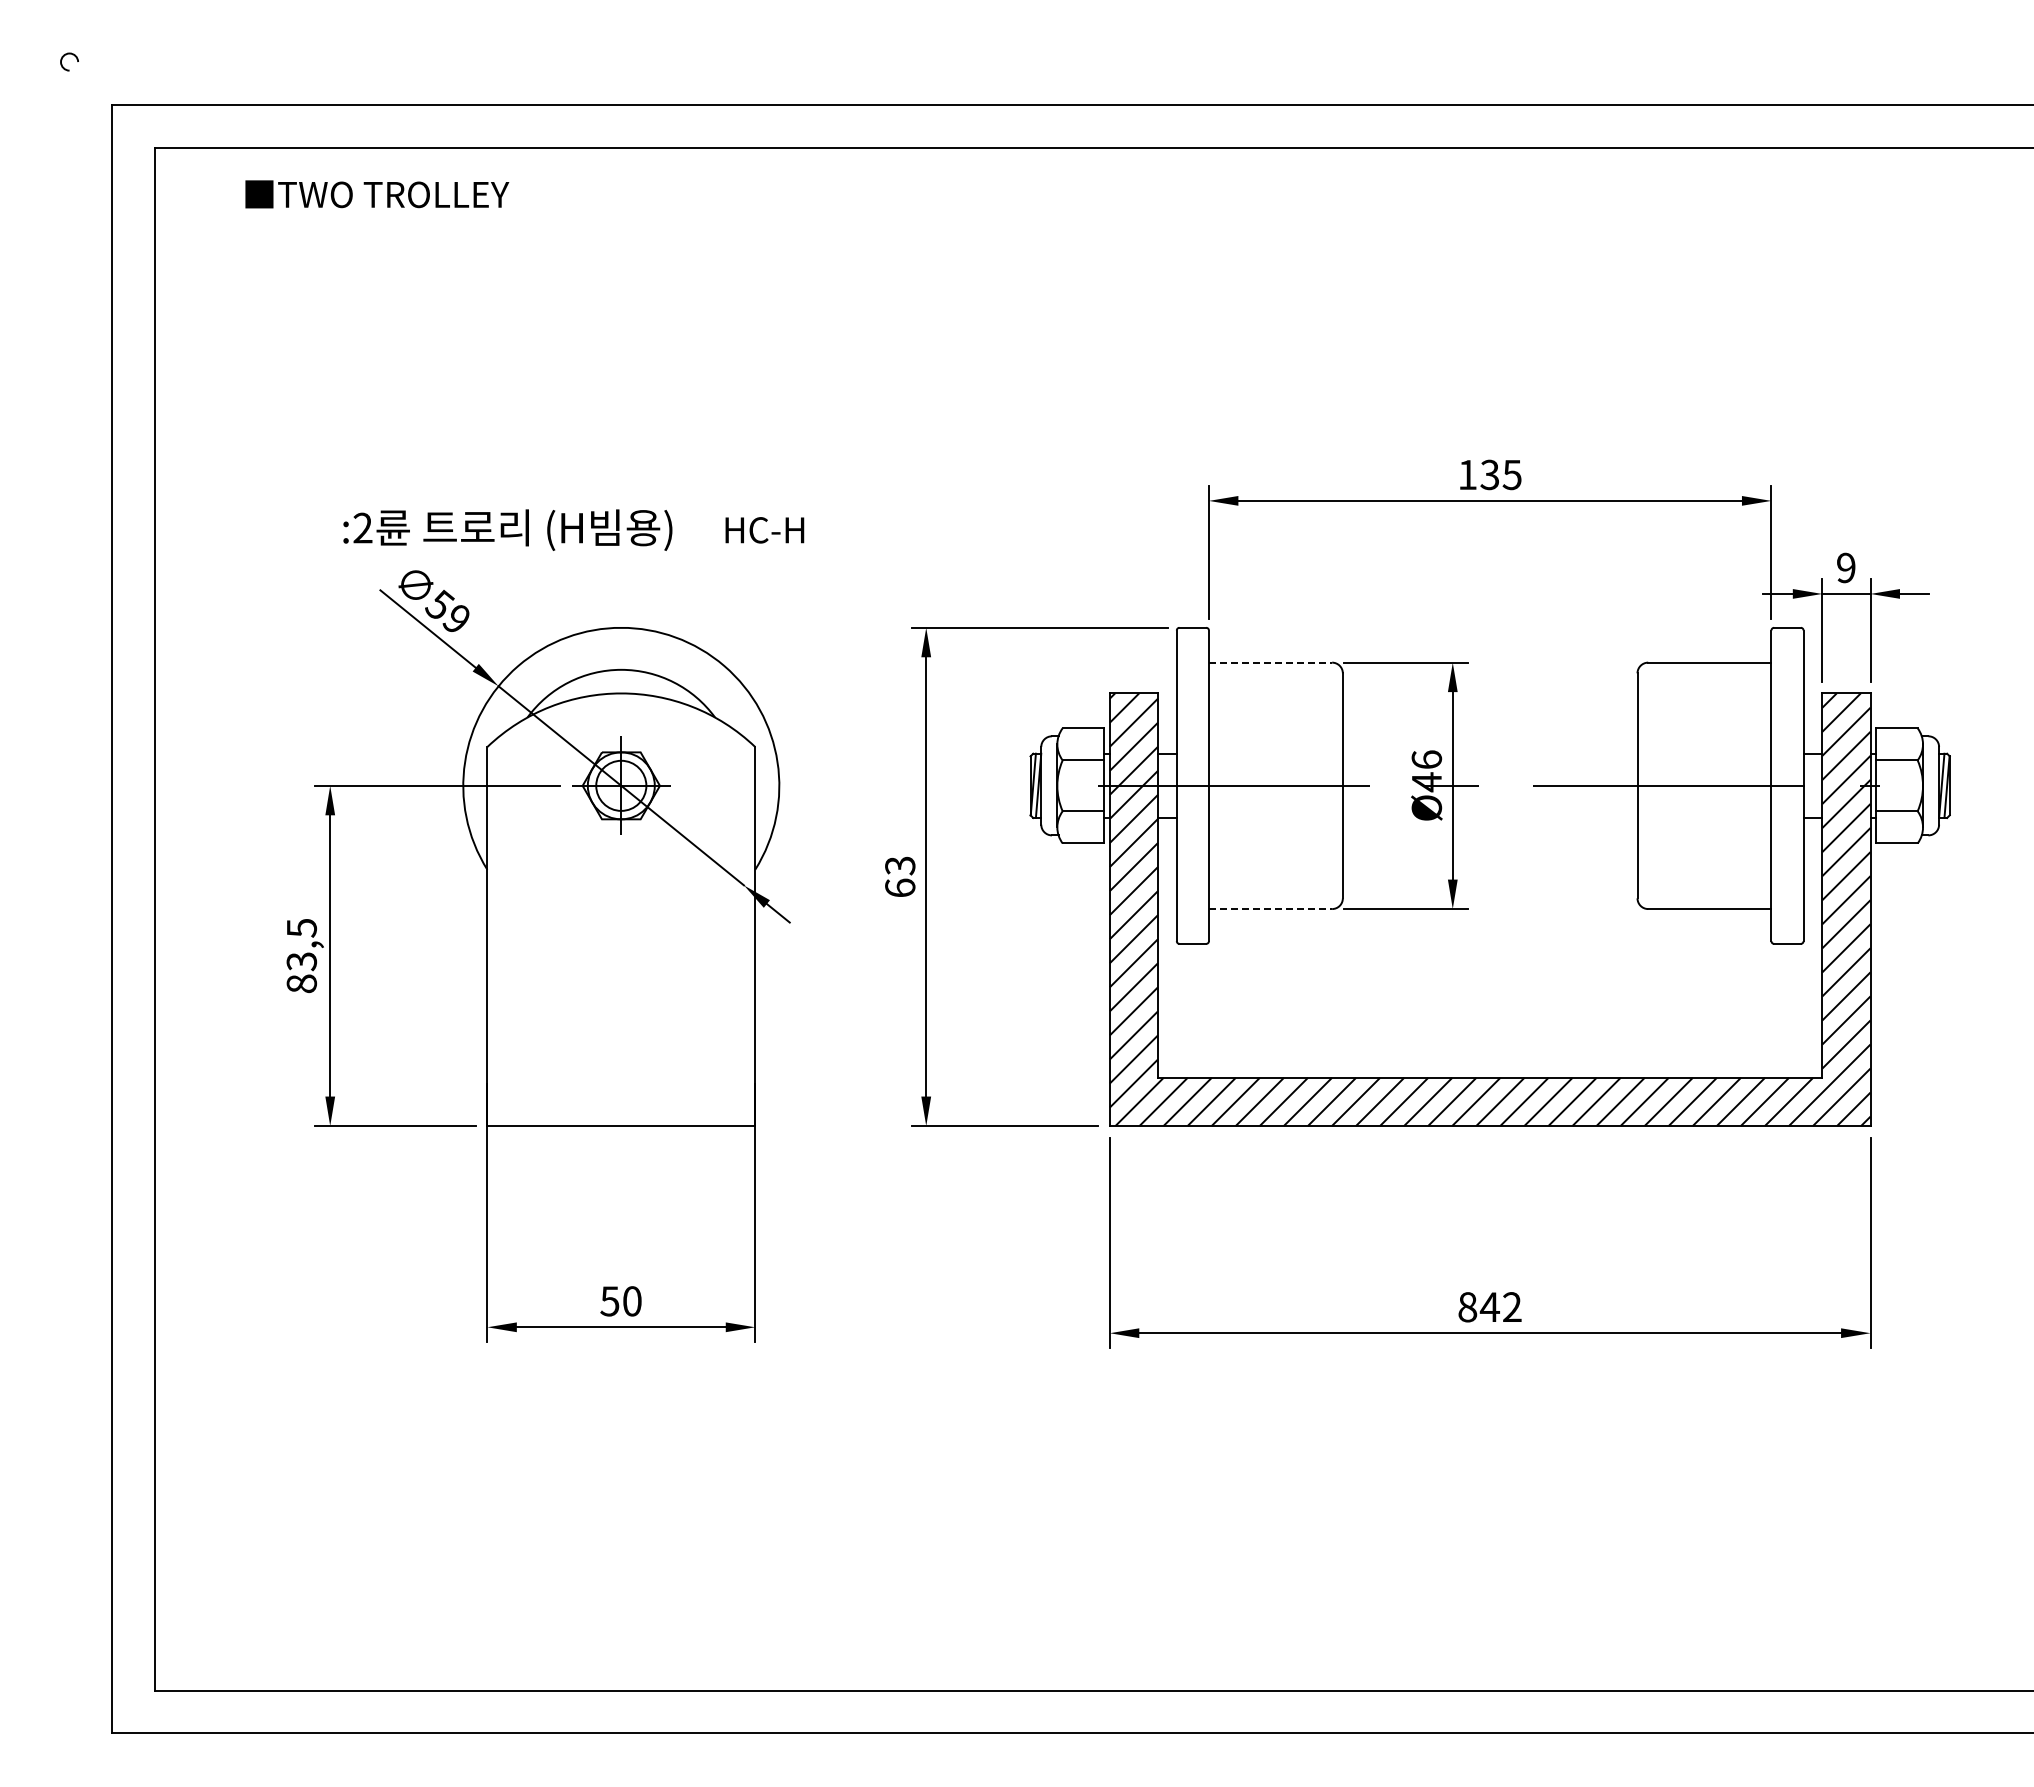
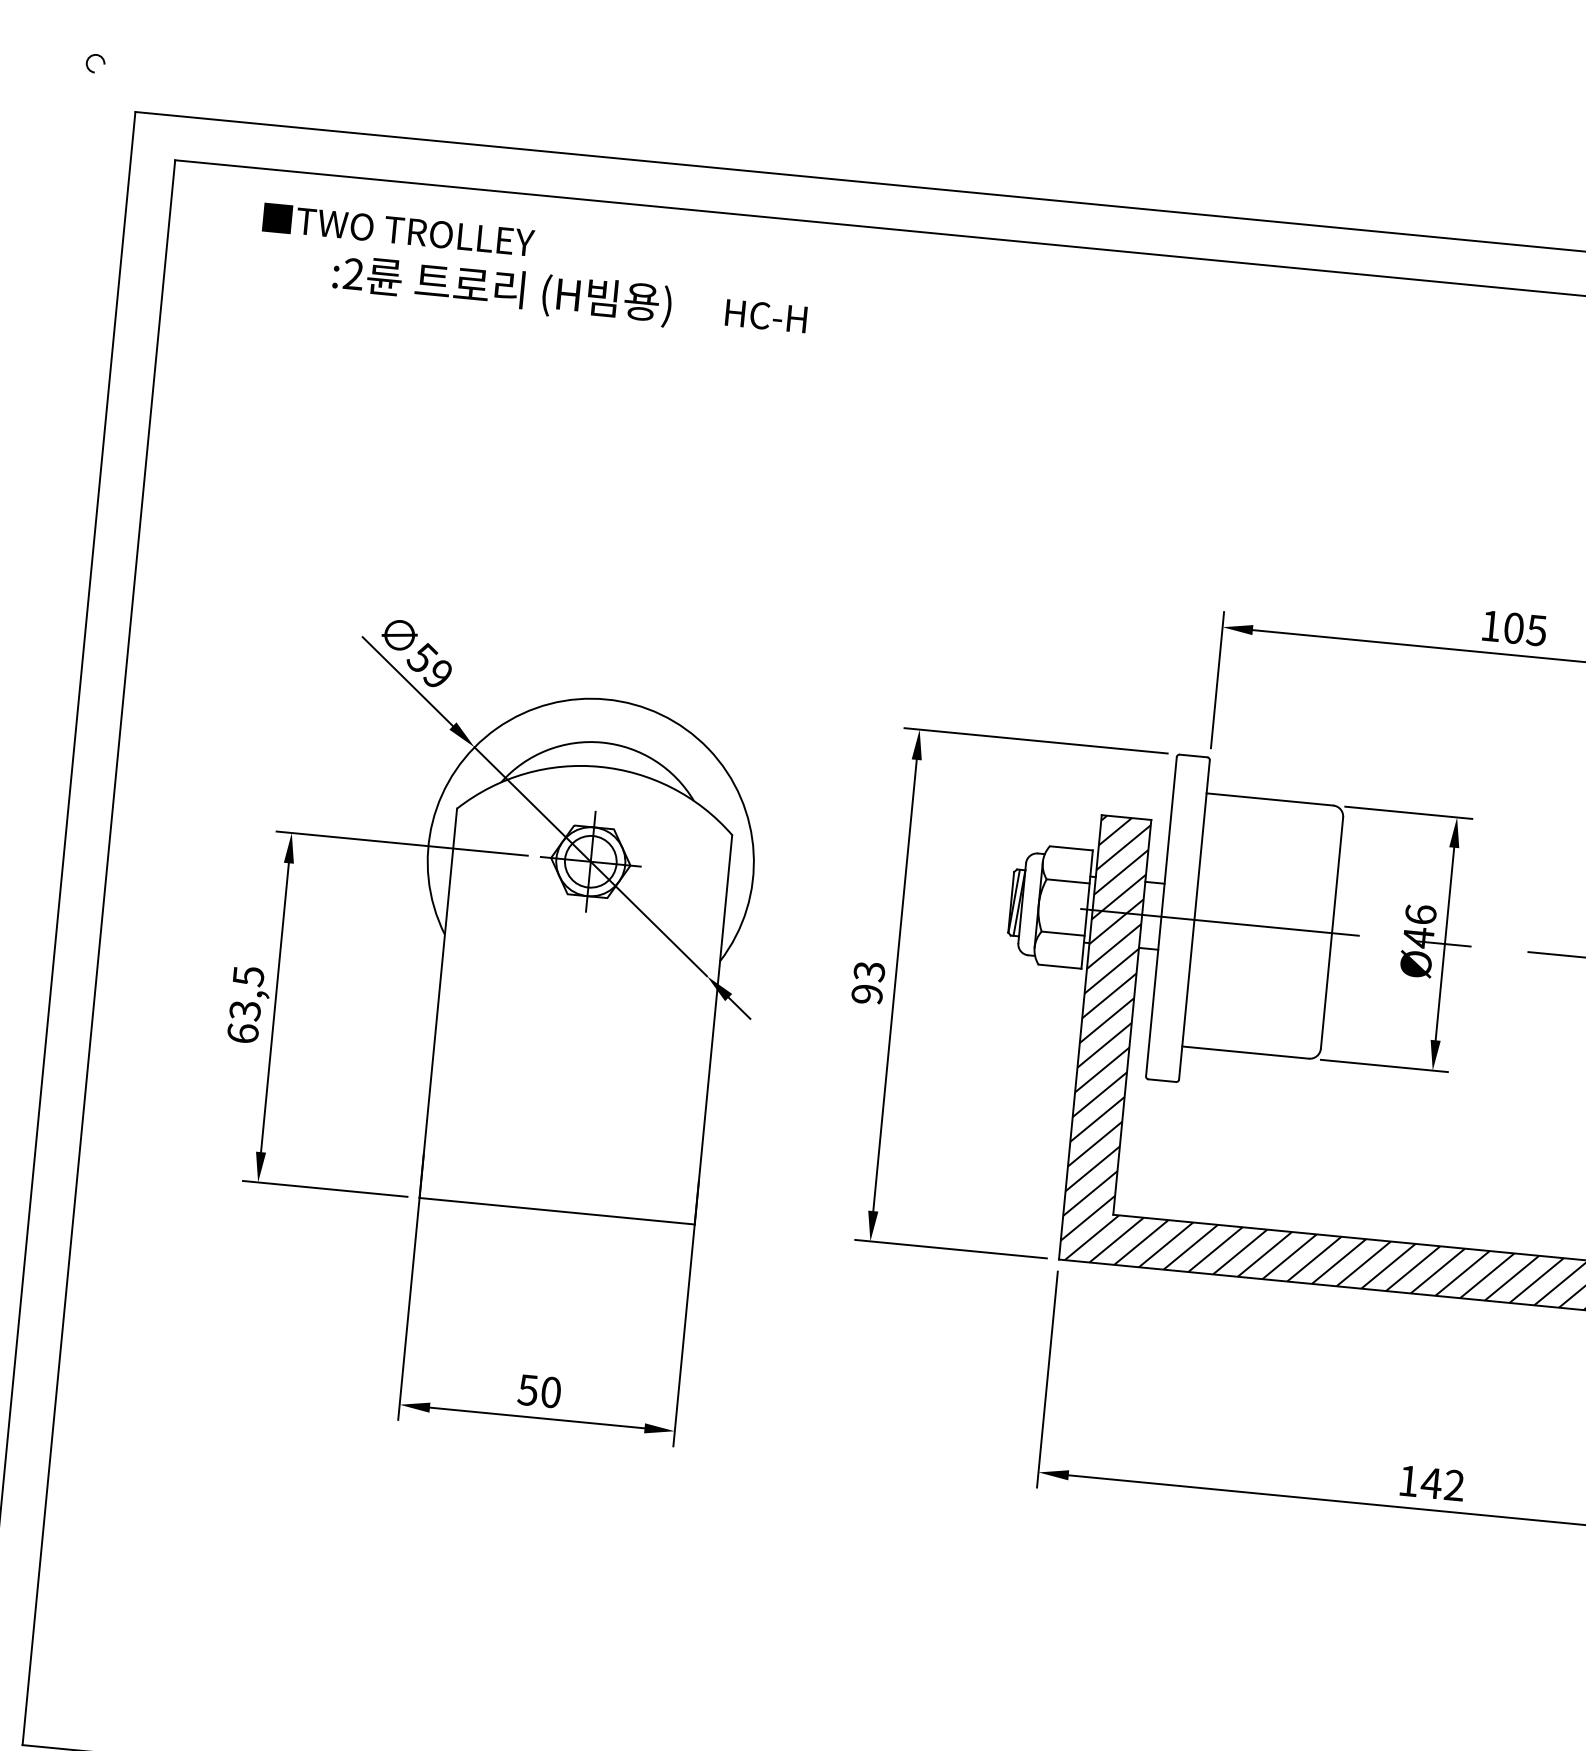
text: (1489, 474) -> (1513, 627), 135 -> 105
text: (573, 529) -> (569, 296), moved
line: (1270, 662) -> (1269, 799), dashed -> solid
text: (900, 887) -> (867, 993), 63 -> 93
line: (1270, 909) -> (1245, 1053), dashed -> solid
text: (301, 983) -> (242, 1033), 83,5 -> 63,5
text: (1467, 1307) -> (1408, 1481), 842 -> 142

